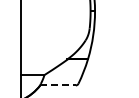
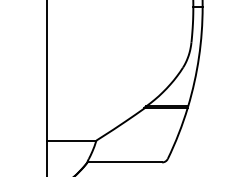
line: (58, 85) -> (125, 162), dashed -> solid

